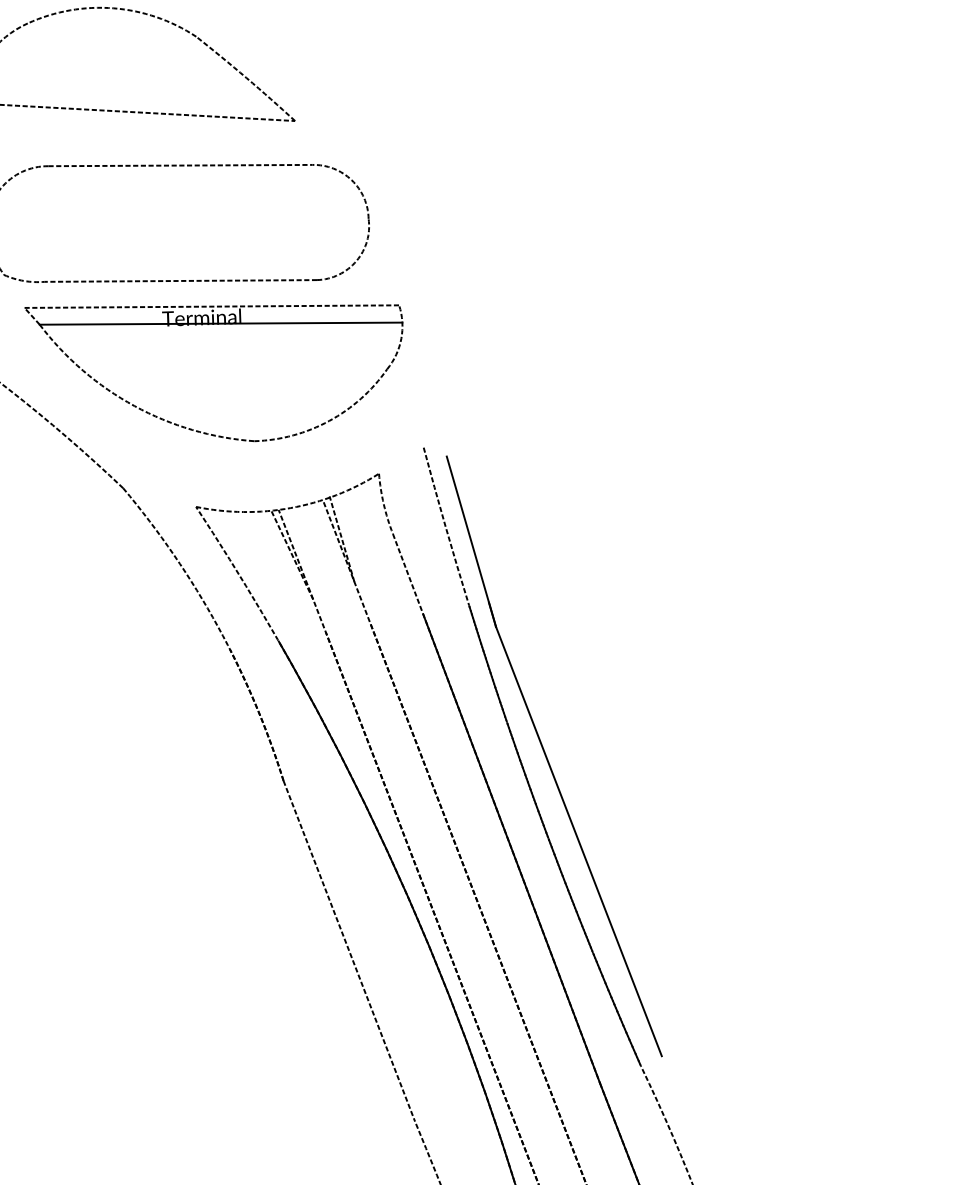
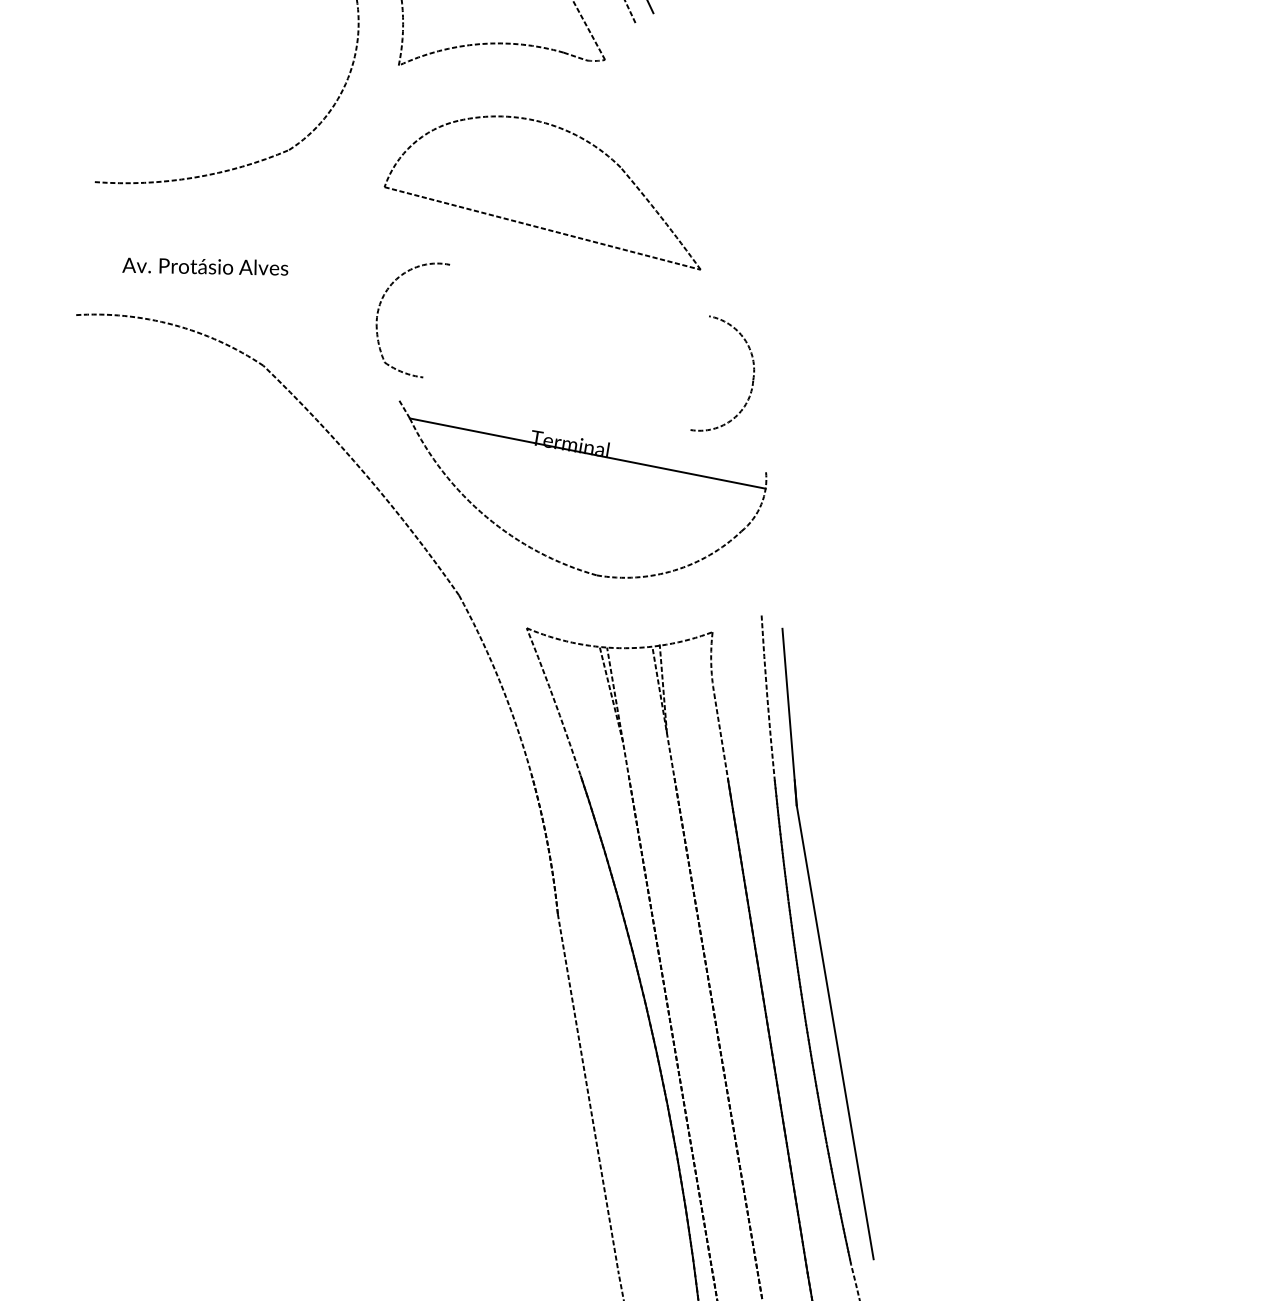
line: (180, 165) -> (579, 290), removed
line: (180, 280) -> (556, 403), removed
line: (211, 306) -> (581, 434), removed

